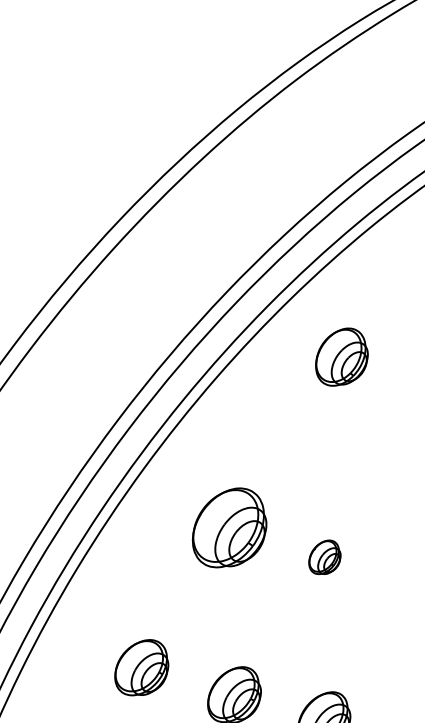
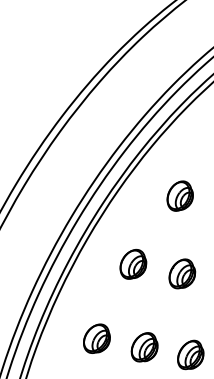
part: (340, 355) -> (179, 195), moved
part: (230, 528) -> (133, 264), size x0.71
part: (325, 556) -> (182, 273), size x1.67

